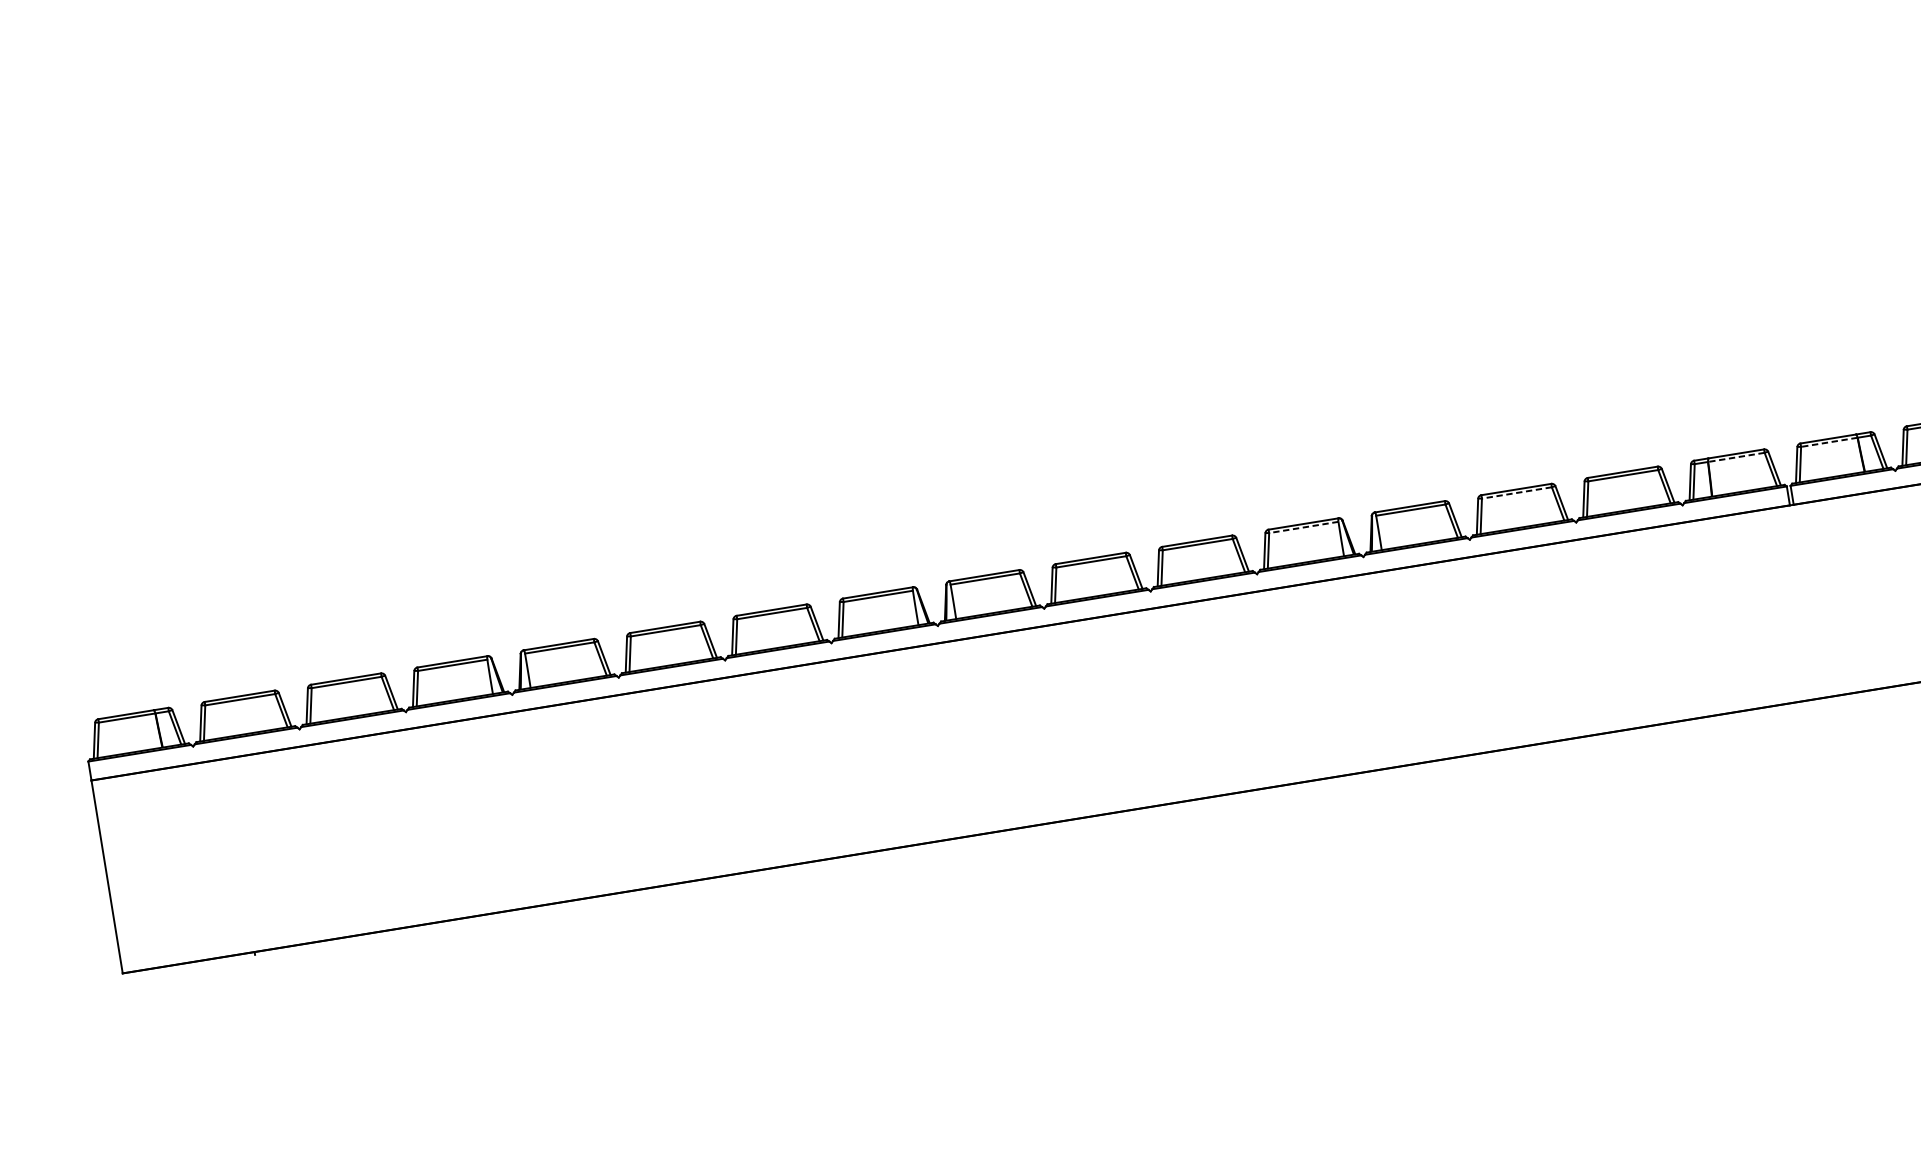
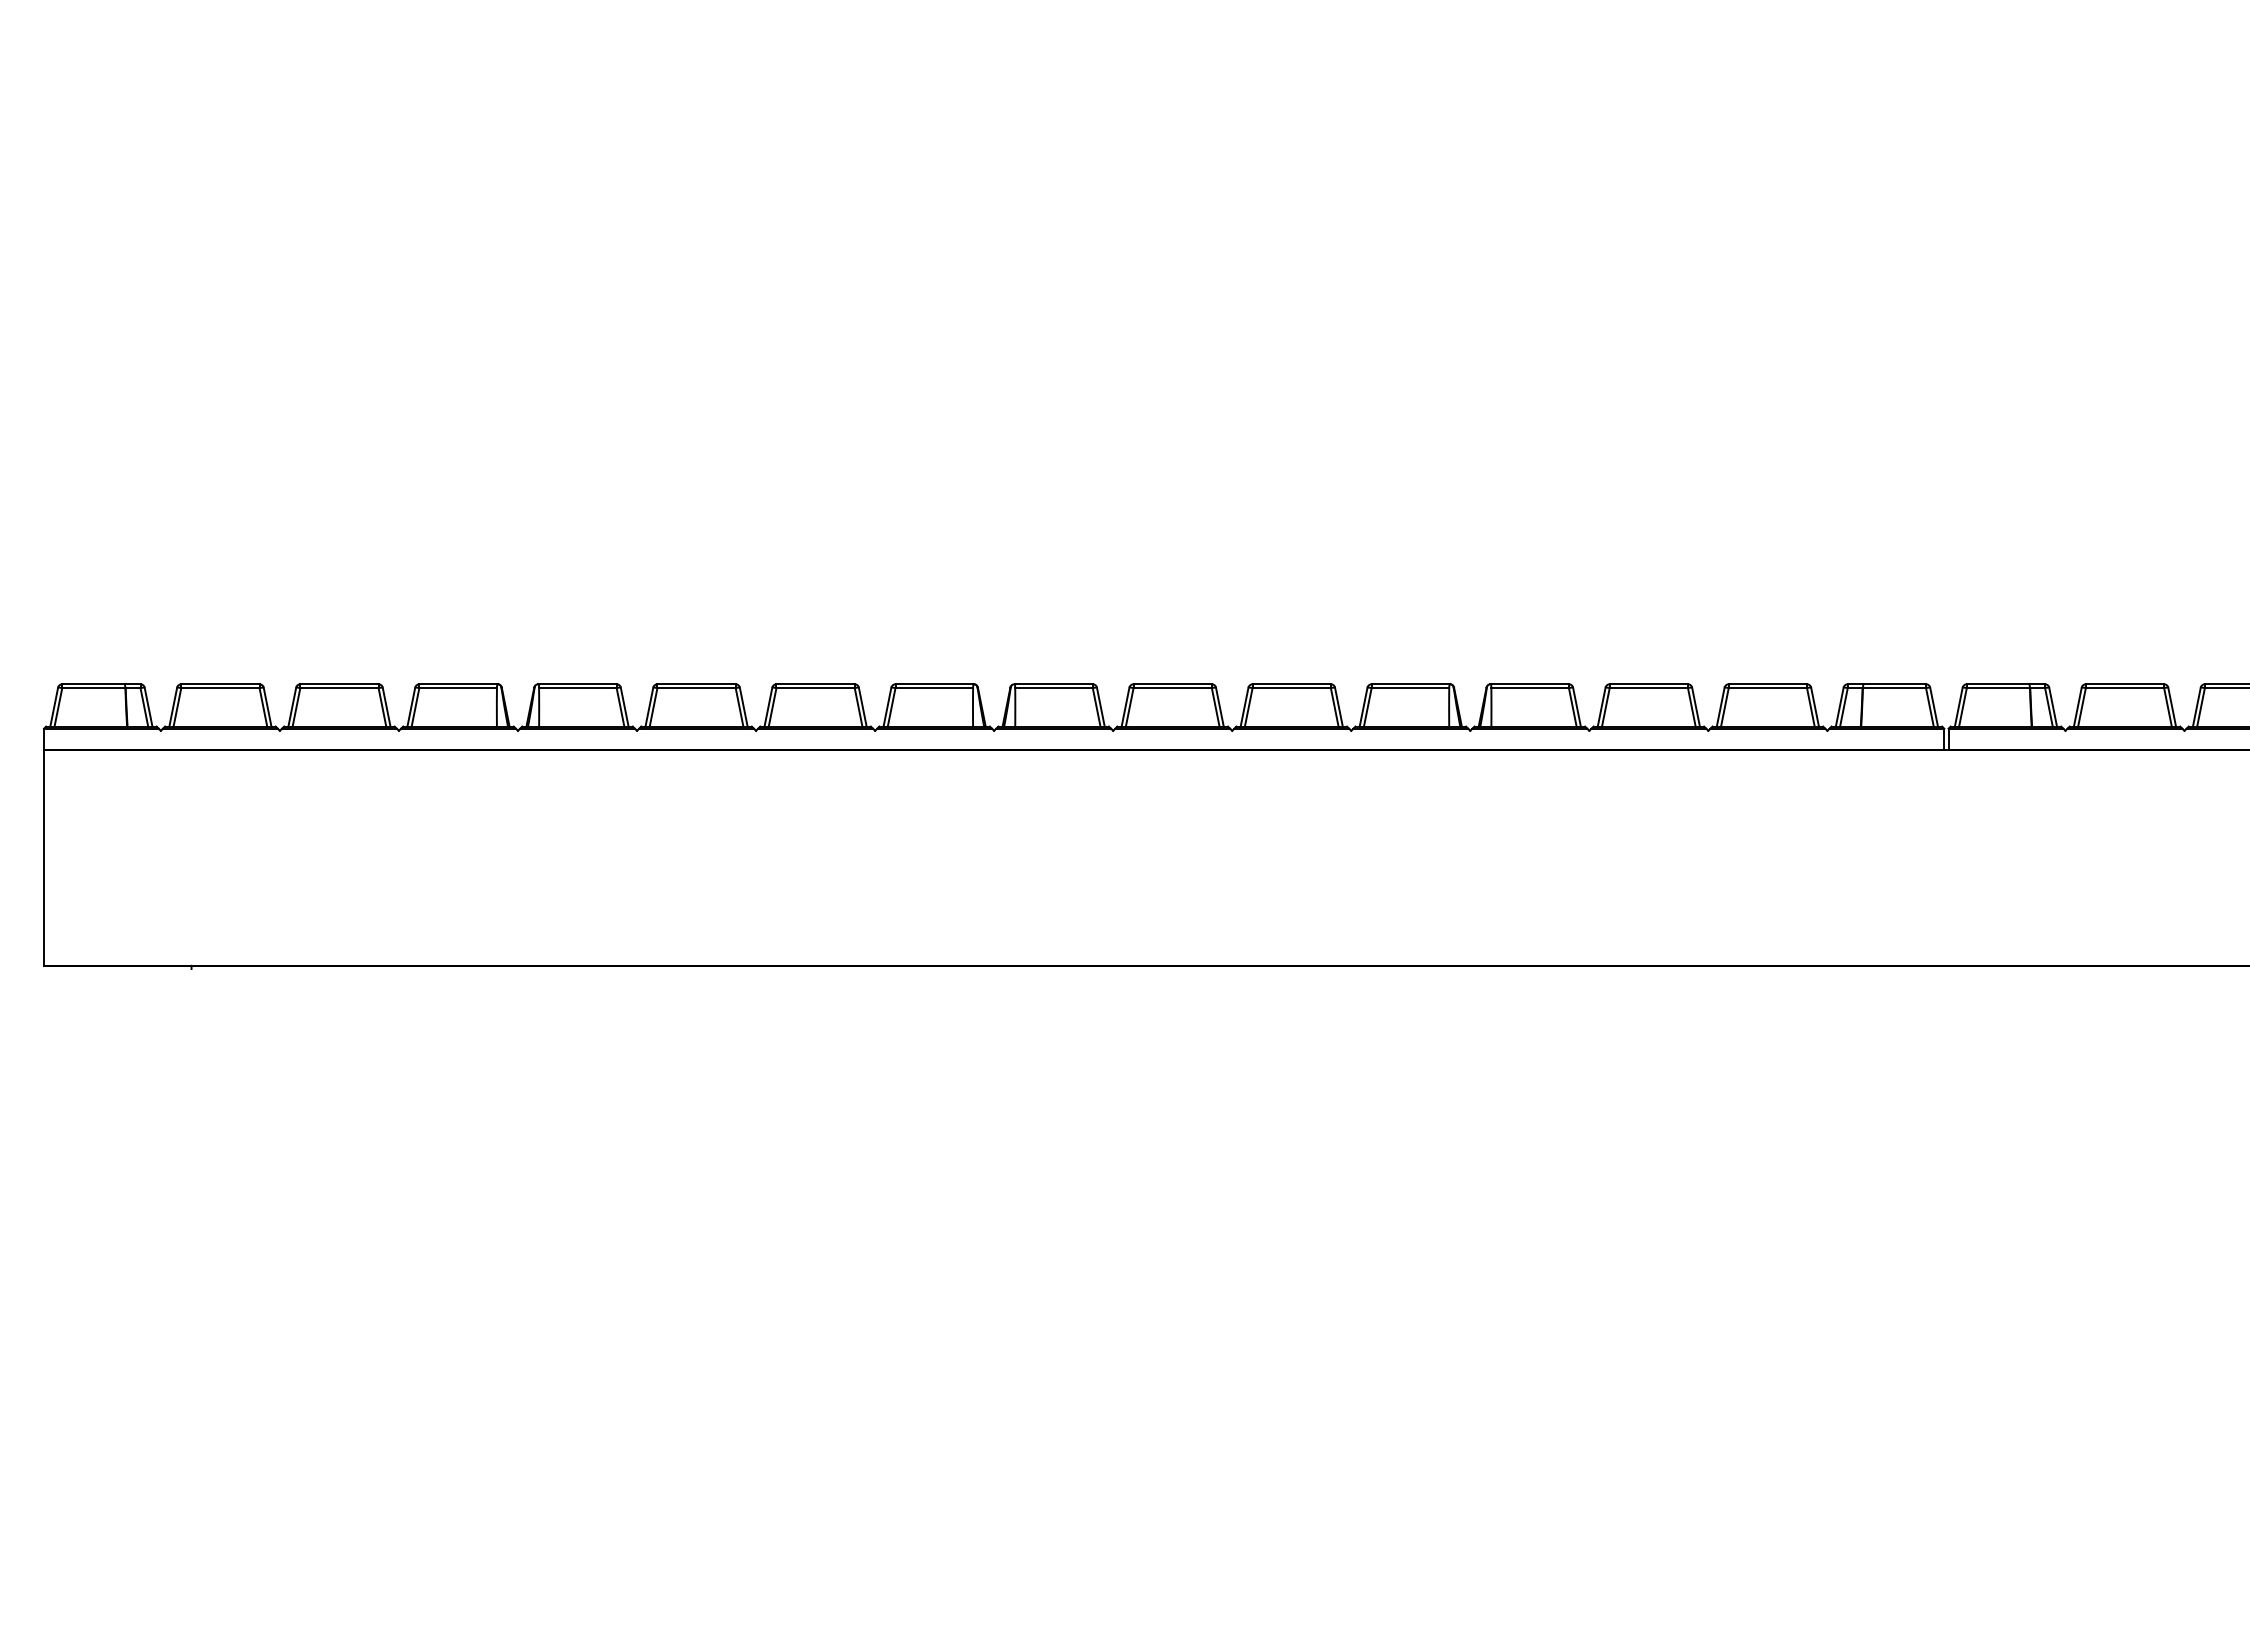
line: (1829, 442) -> (1998, 688), dashed -> solid
line: (1736, 457) -> (1894, 688), dashed -> solid
line: (1516, 493) -> (1648, 688), dashed -> solid
line: (1303, 527) -> (1410, 688), dashed -> solid

